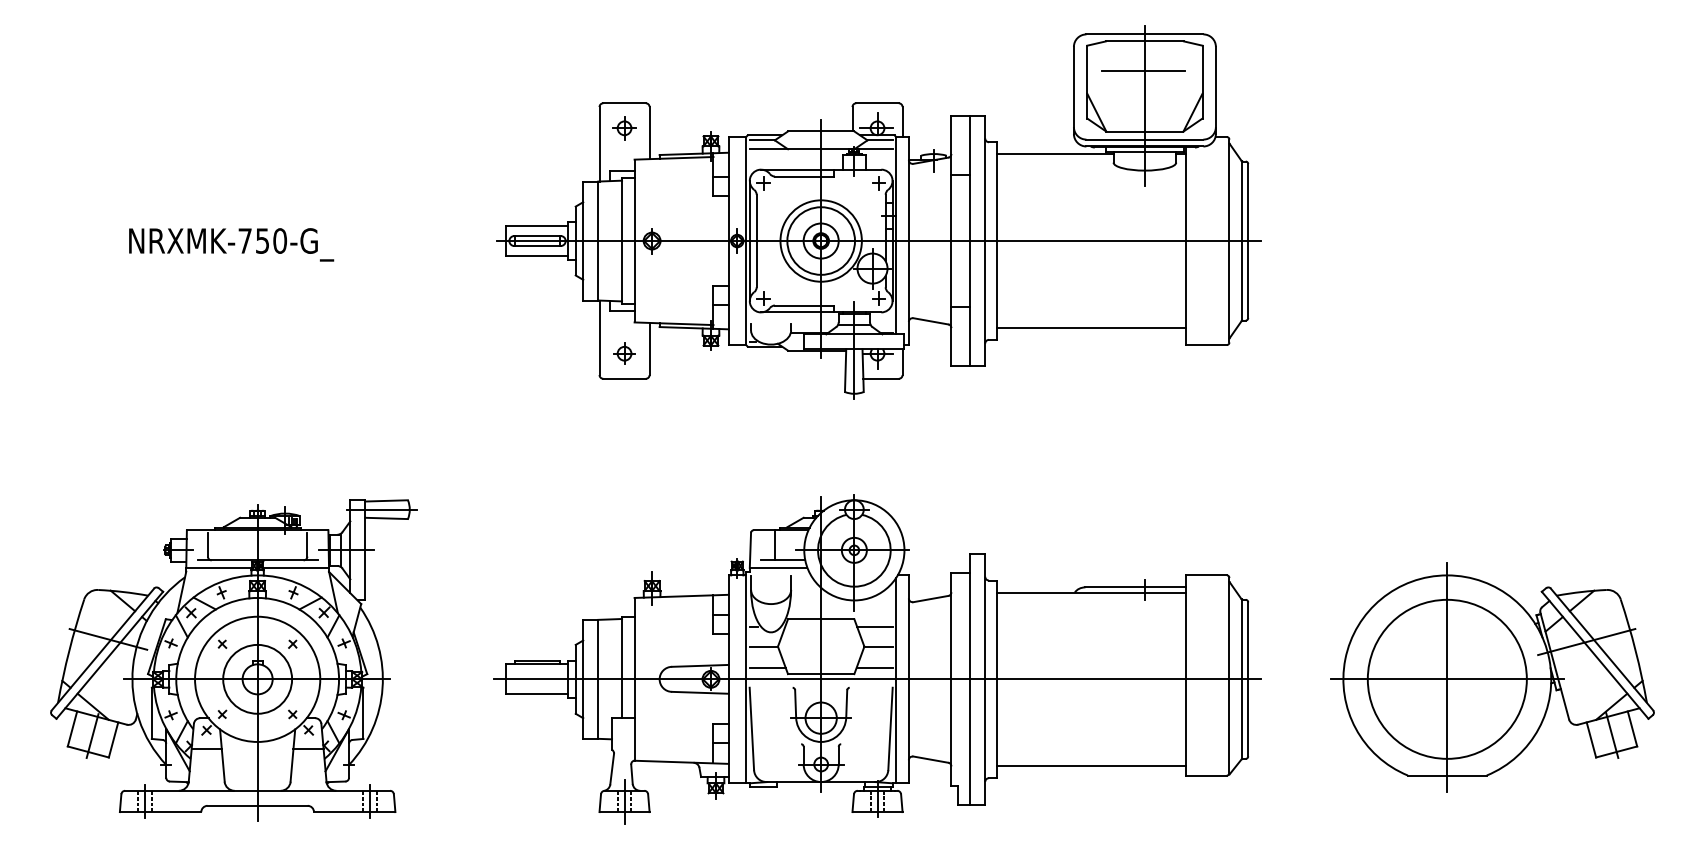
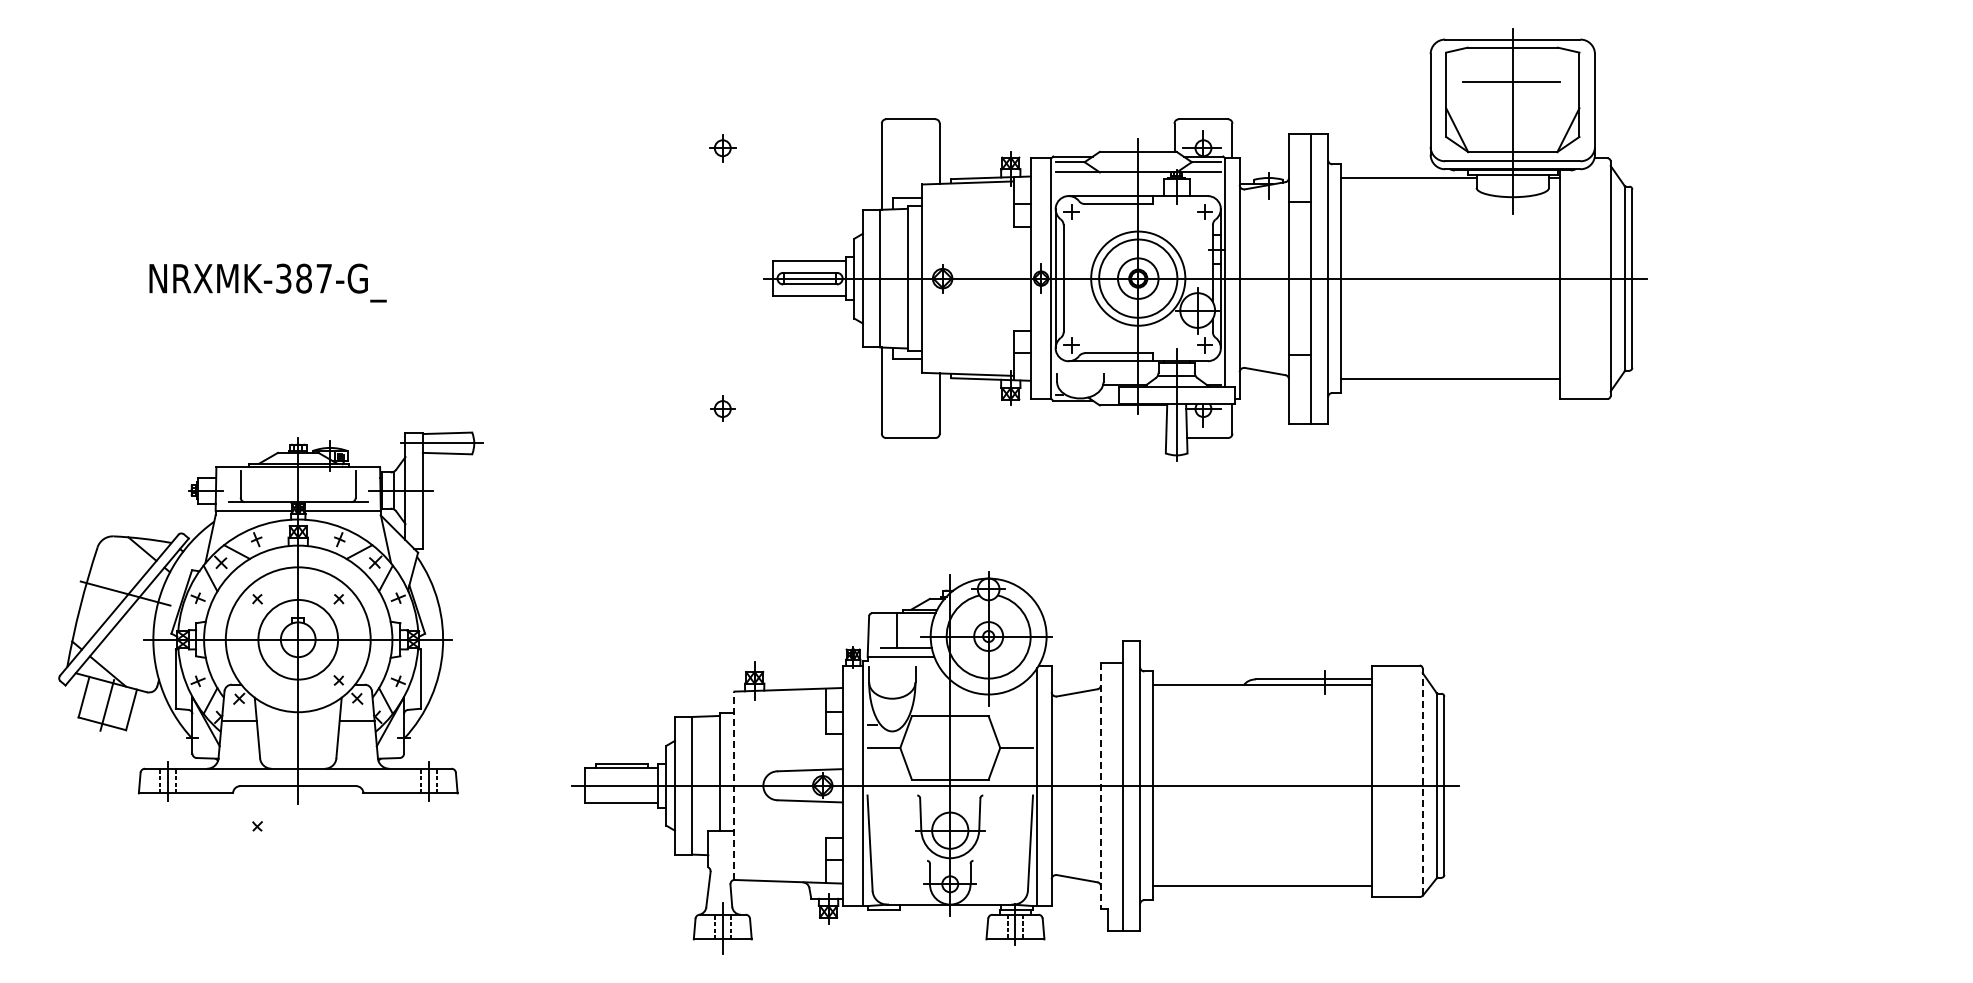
part: (879, 211) -> (1205, 244), moved
text: (263, 240) -> (304, 278), NRXMK-750-G_ -> NRXMK-387-G_
line: (874, 626) -> (1011, 724), removed
part: (233, 660) -> (270, 617), moved
line: (767, 668) -> (888, 773), removed
line: (874, 668) -> (1011, 773), removed
line: (1229, 676) -> (1422, 782), solid -> dashed
part: (1492, 677) -> (1726, 783), removed
line: (634, 679) -> (734, 785), solid -> dashed
line: (951, 679) -> (1100, 786), solid -> dashed

